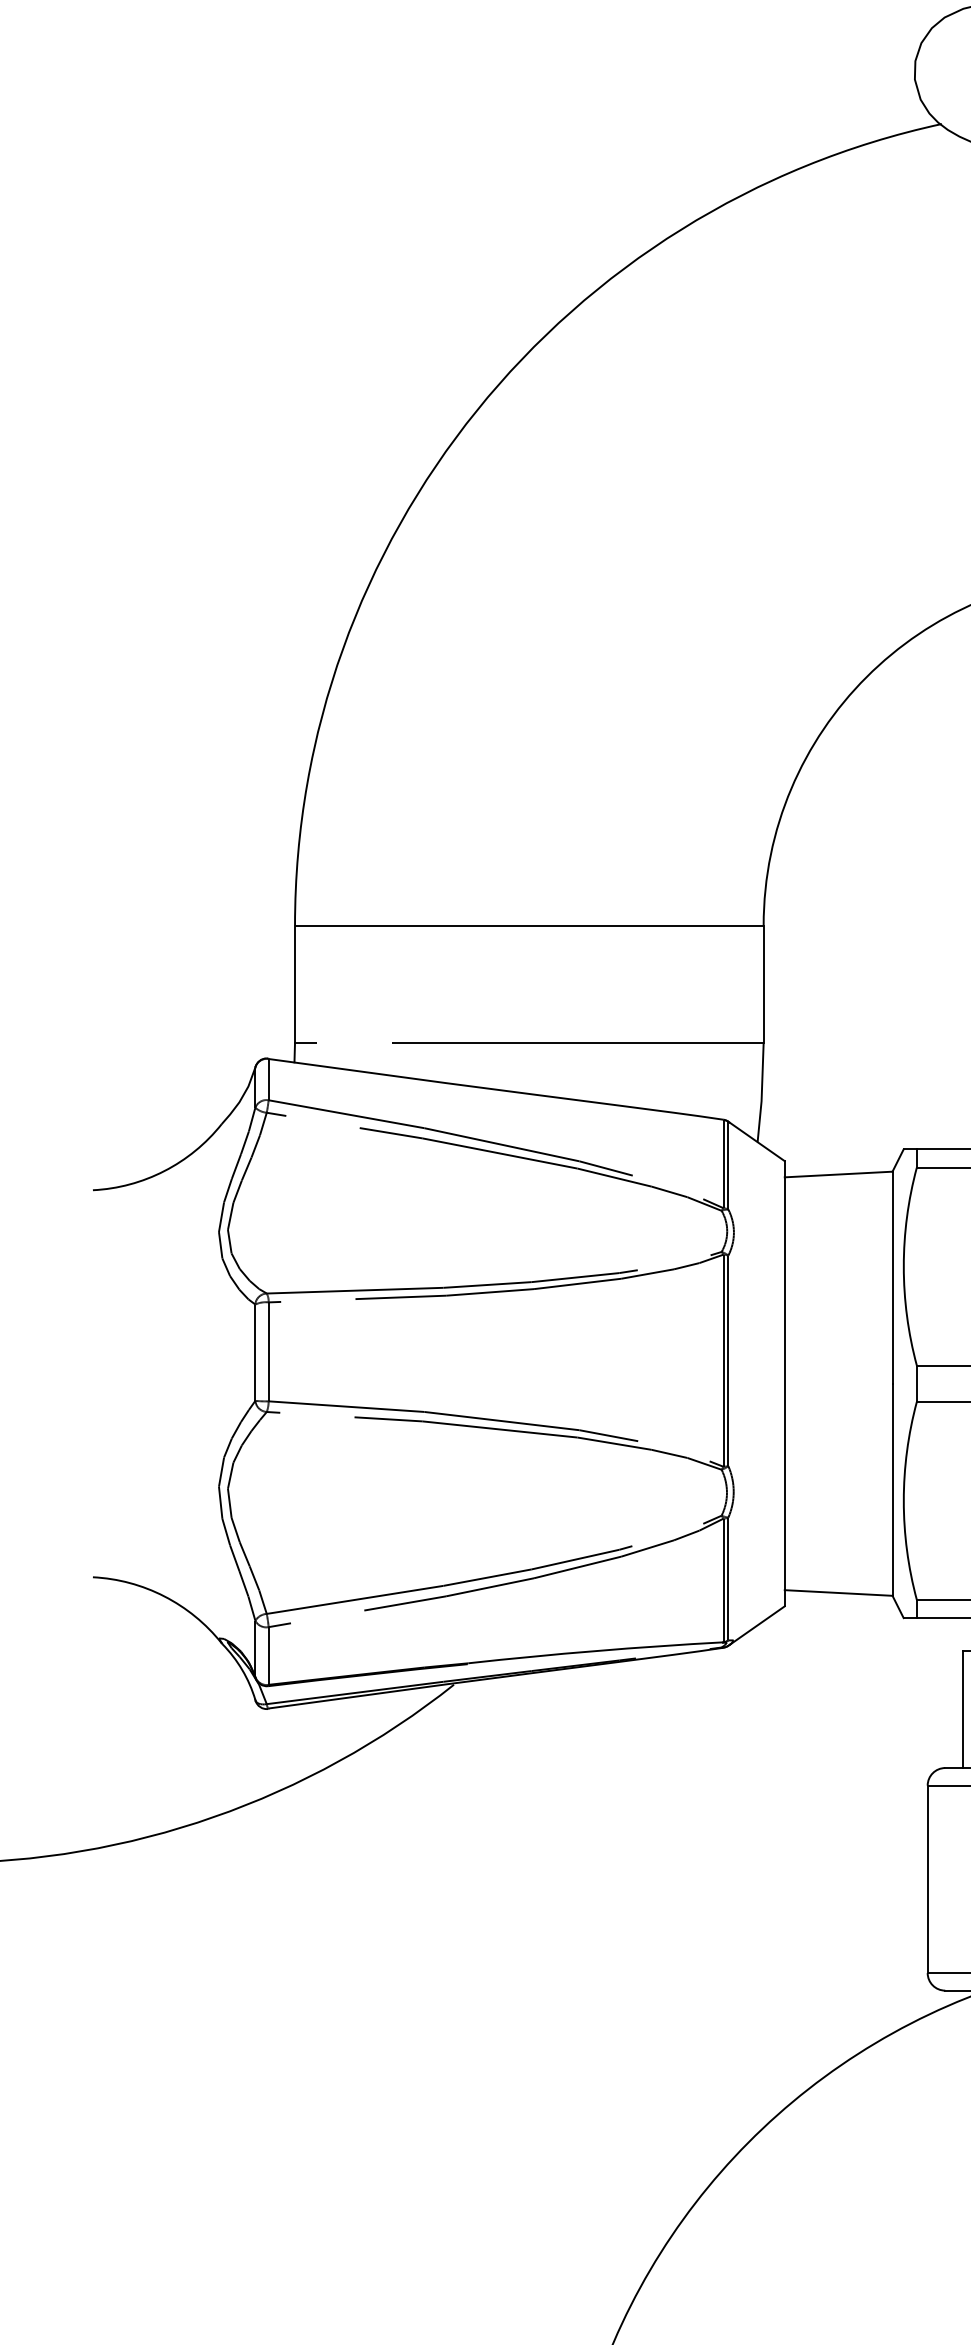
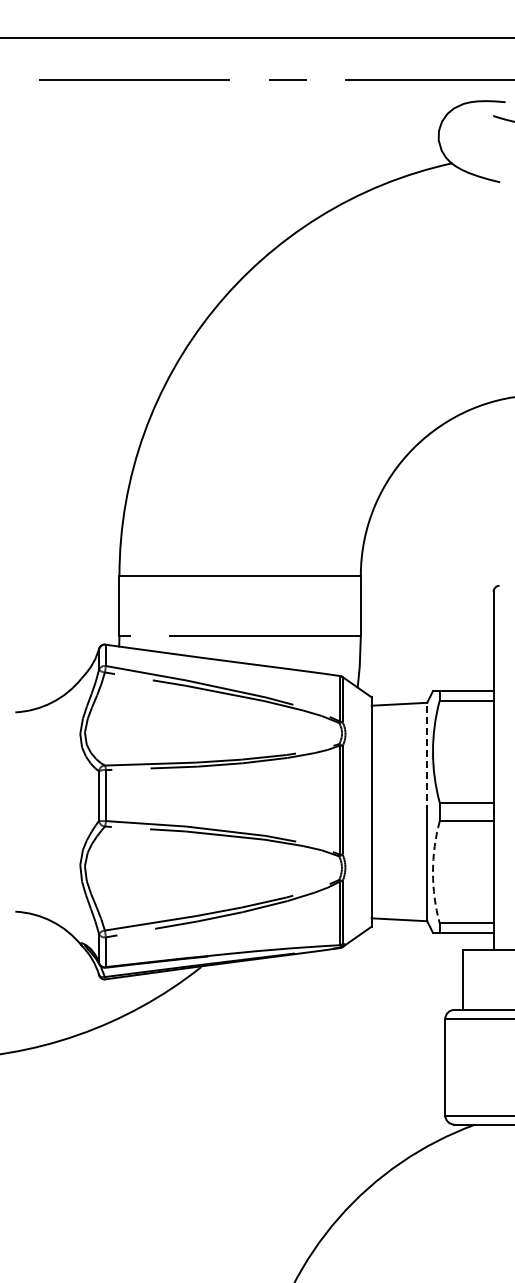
line: (893, 1277) -> (427, 757), solid -> dashed
arc: (902, 1501) -> (432, 872), solid -> dashed

